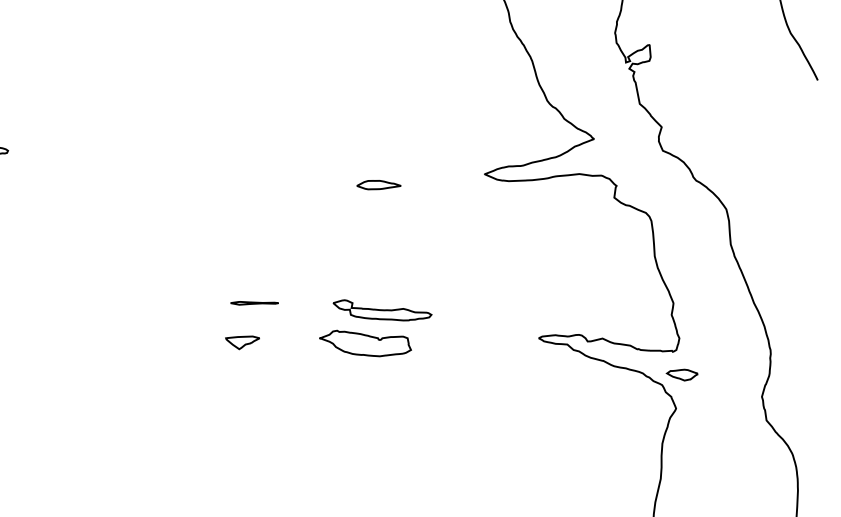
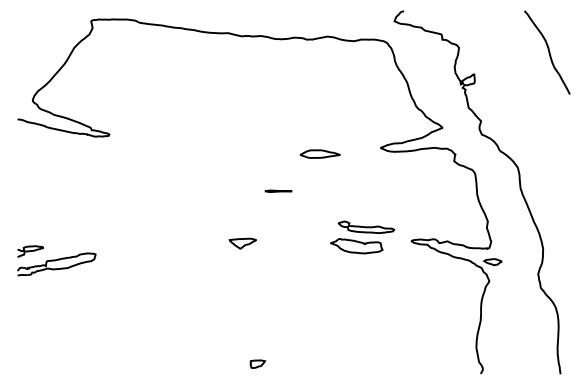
part: (379, 184) -> (320, 153), size x1.6
line: (254, 301) -> (278, 190), moved
part: (375, 328) -> (362, 237), moved
part: (242, 342) -> (242, 243), size x1.4

